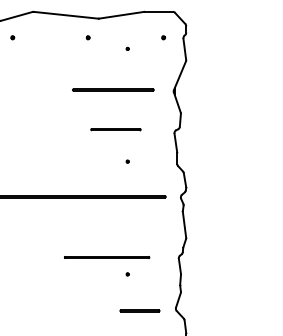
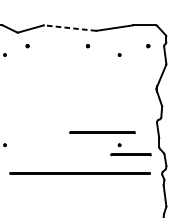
line: (65, 15) -> (69, 28), solid -> dashed
line: (113, 89) -> (102, 132), moved
line: (115, 129) -> (130, 154), moved

